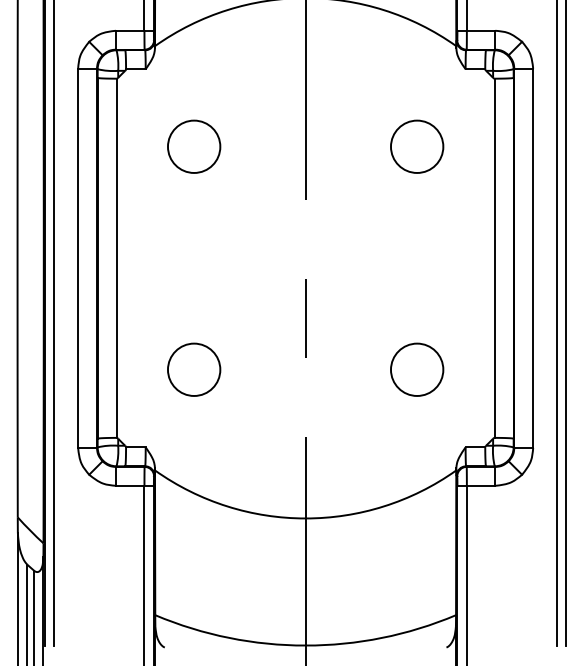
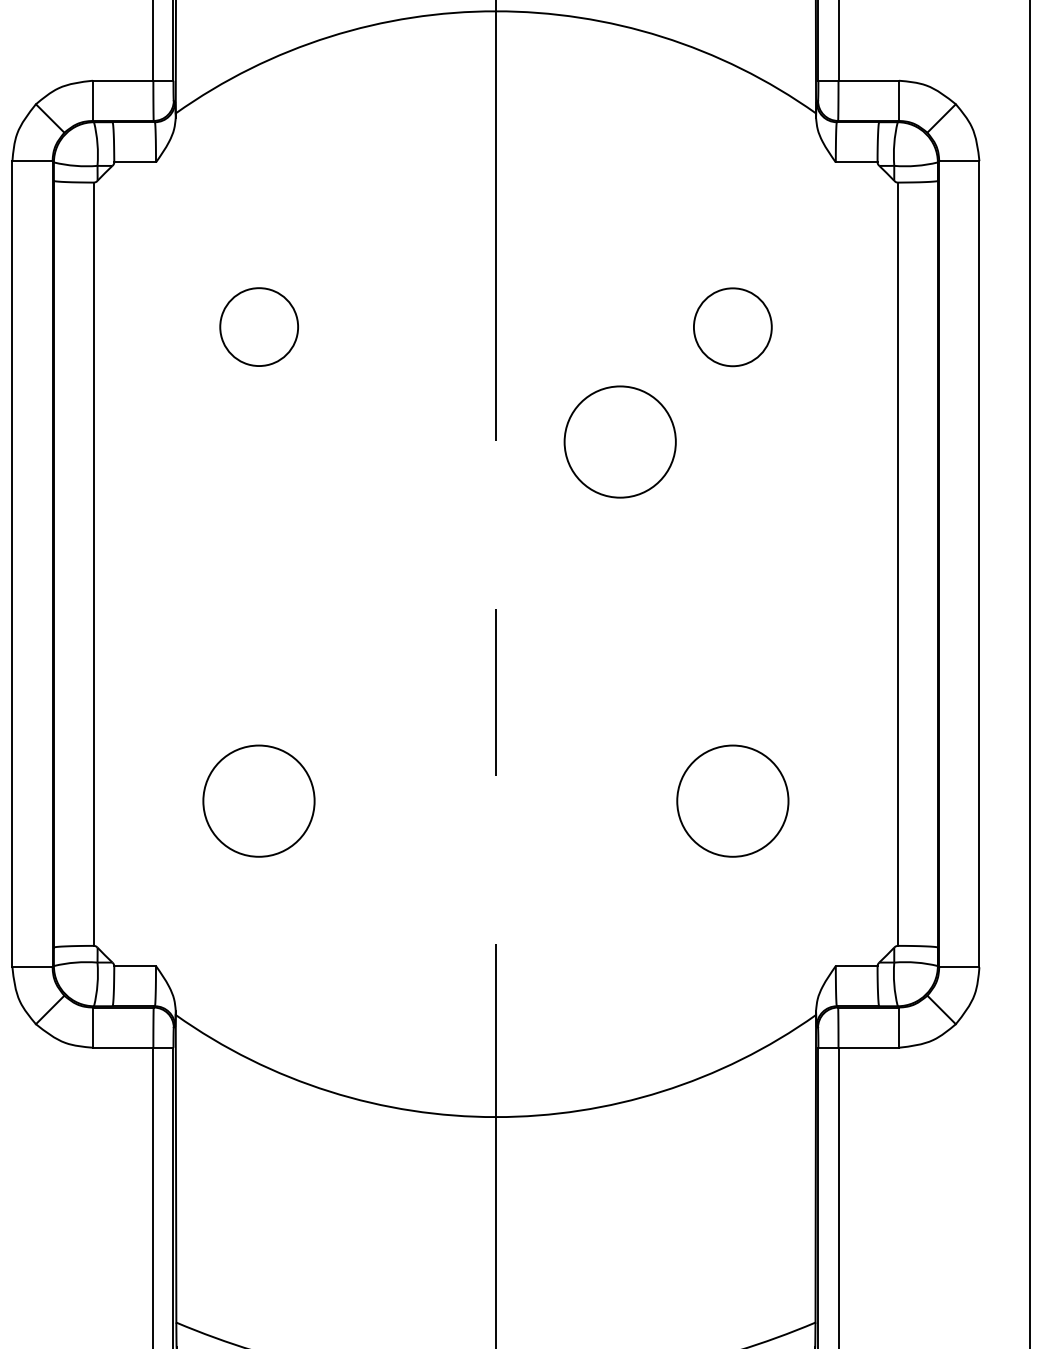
circle: (194, 146) -> (259, 326), size x0.7
circle: (416, 146) -> (731, 326), size x0.7
circle: (364, 200) -> (620, 441), added

